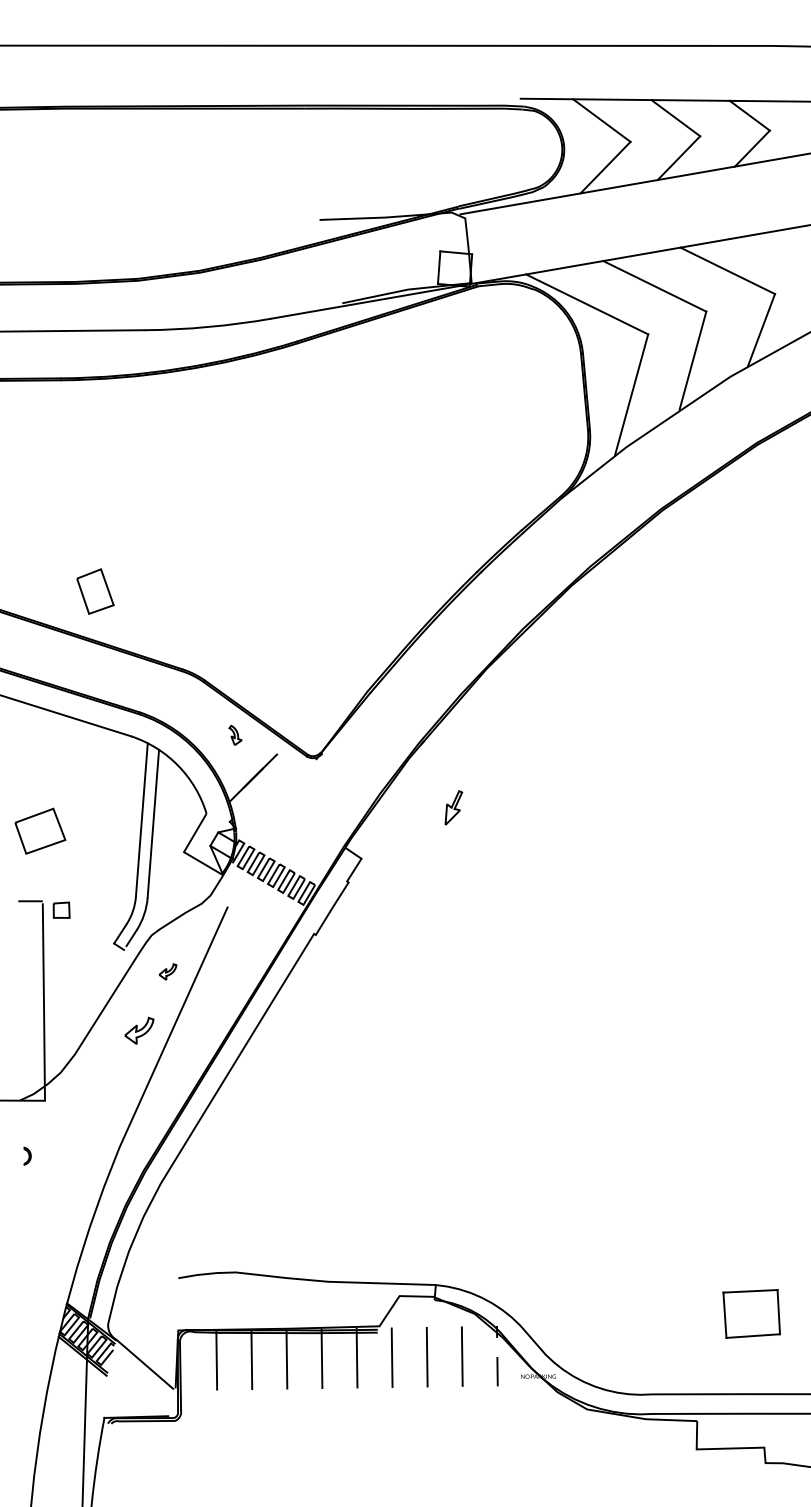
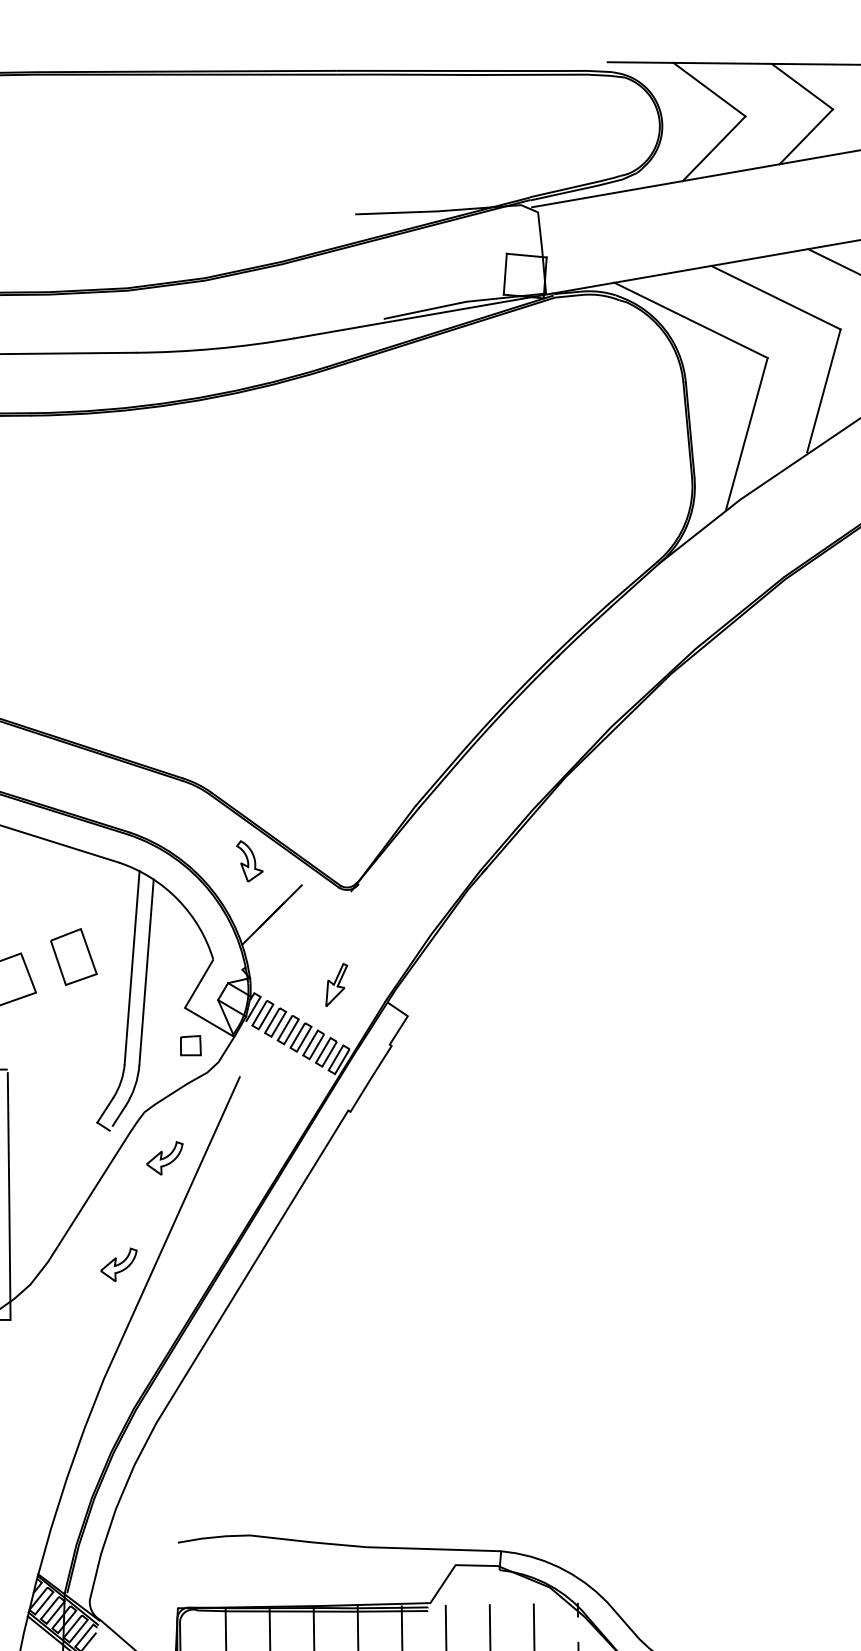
part: (95, 591) -> (73, 956), moved
part: (235, 735) -> (249, 861), size x1.67
part: (453, 807) -> (336, 984), moved
part: (61, 909) -> (190, 1044), moved
part: (167, 971) -> (164, 1157), size x1.67
part: (139, 1030) -> (119, 1264), moved

